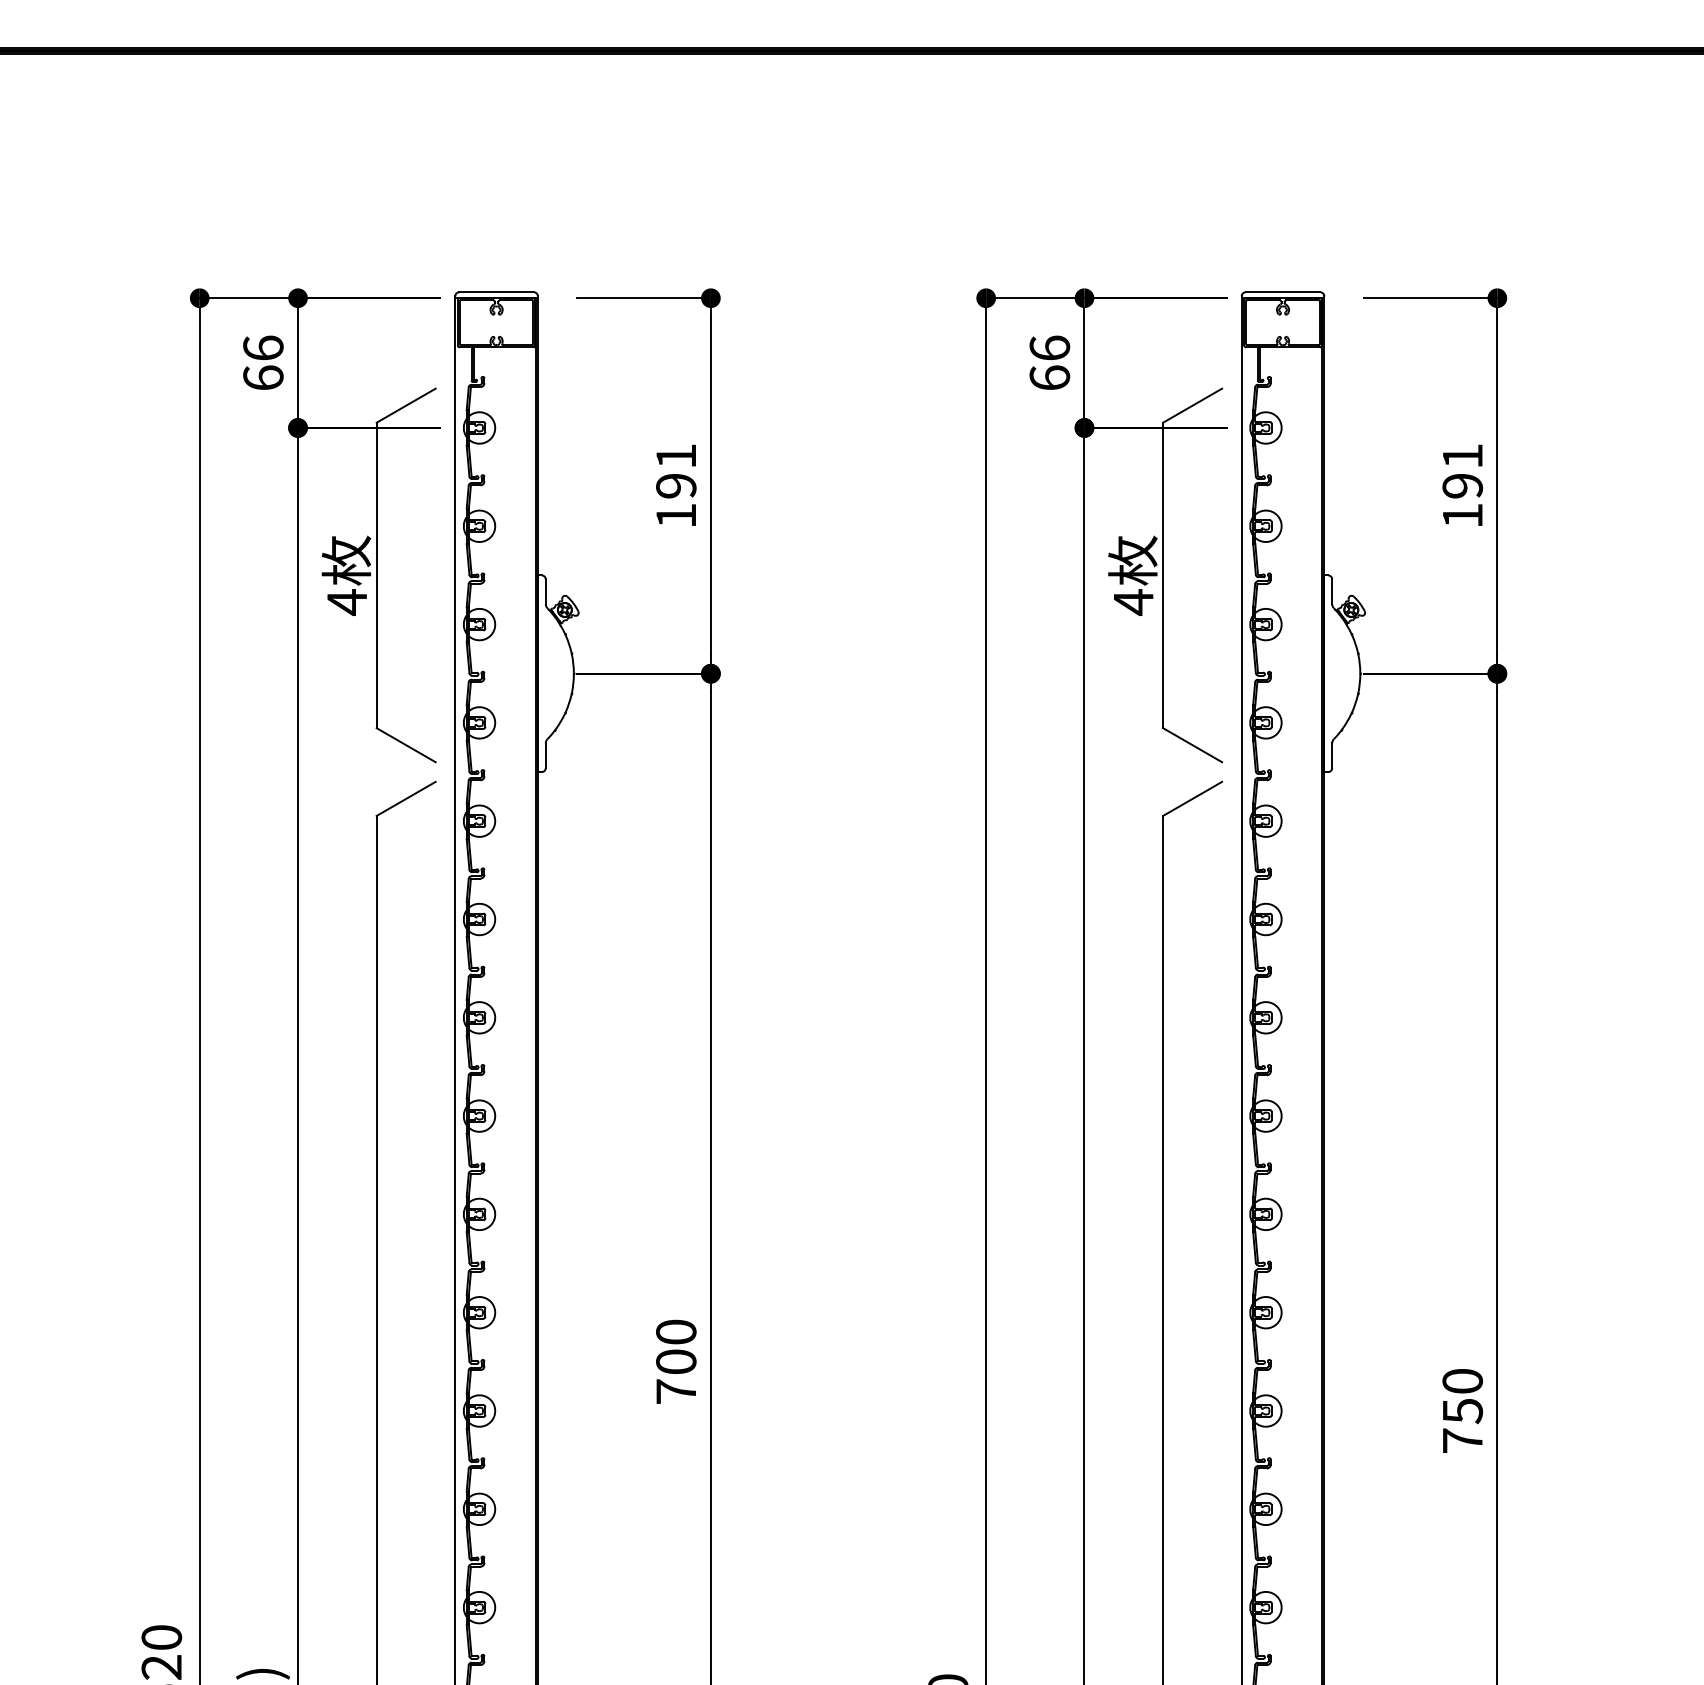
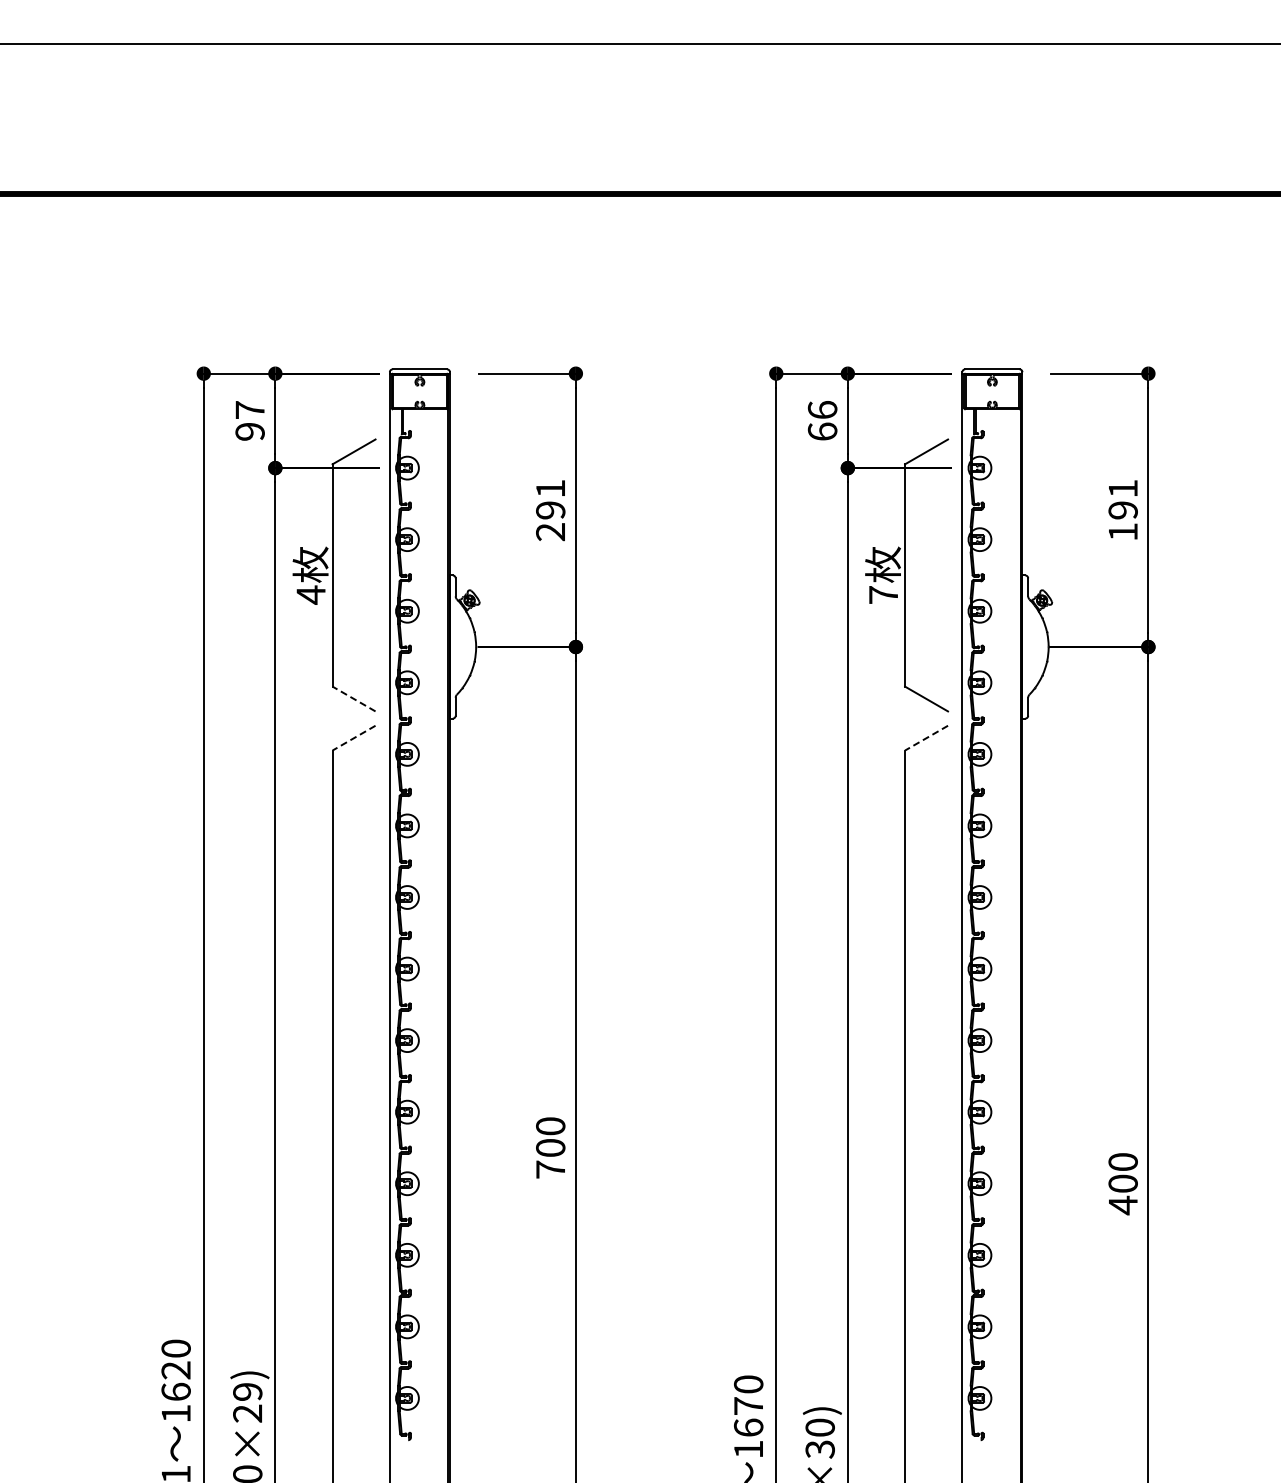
text: (262, 362) -> (249, 420), 66 -> 97
text: (676, 516) -> (550, 532), 191 -> 291
text: (1133, 601) -> (883, 594), 4 -> 7
line: (406, 745) -> (354, 699), solid -> dashed
line: (406, 799) -> (354, 738), solid -> dashed
line: (1192, 799) -> (926, 738), solid -> dashed
text: (1461, 1425) -> (1122, 1194), 750 -> 400

